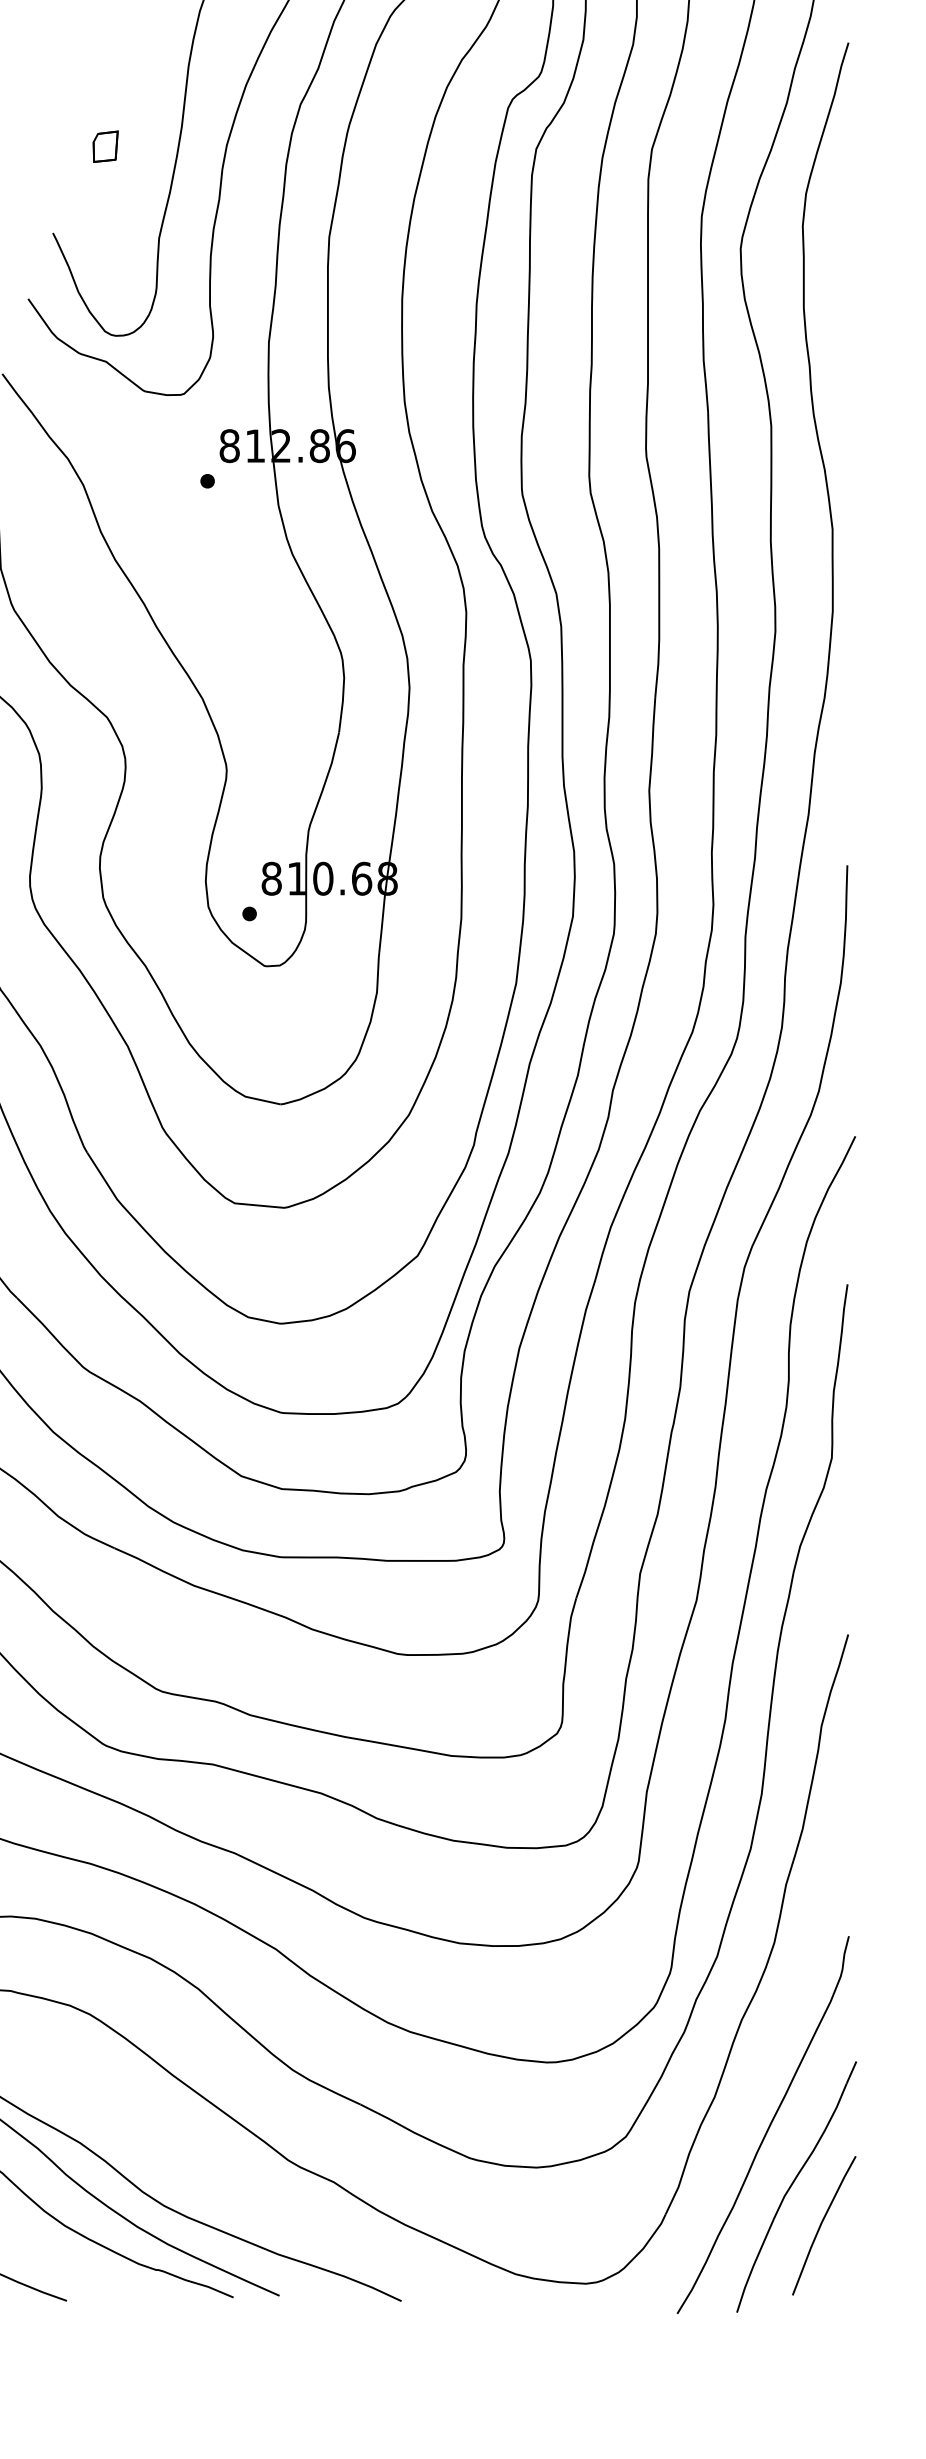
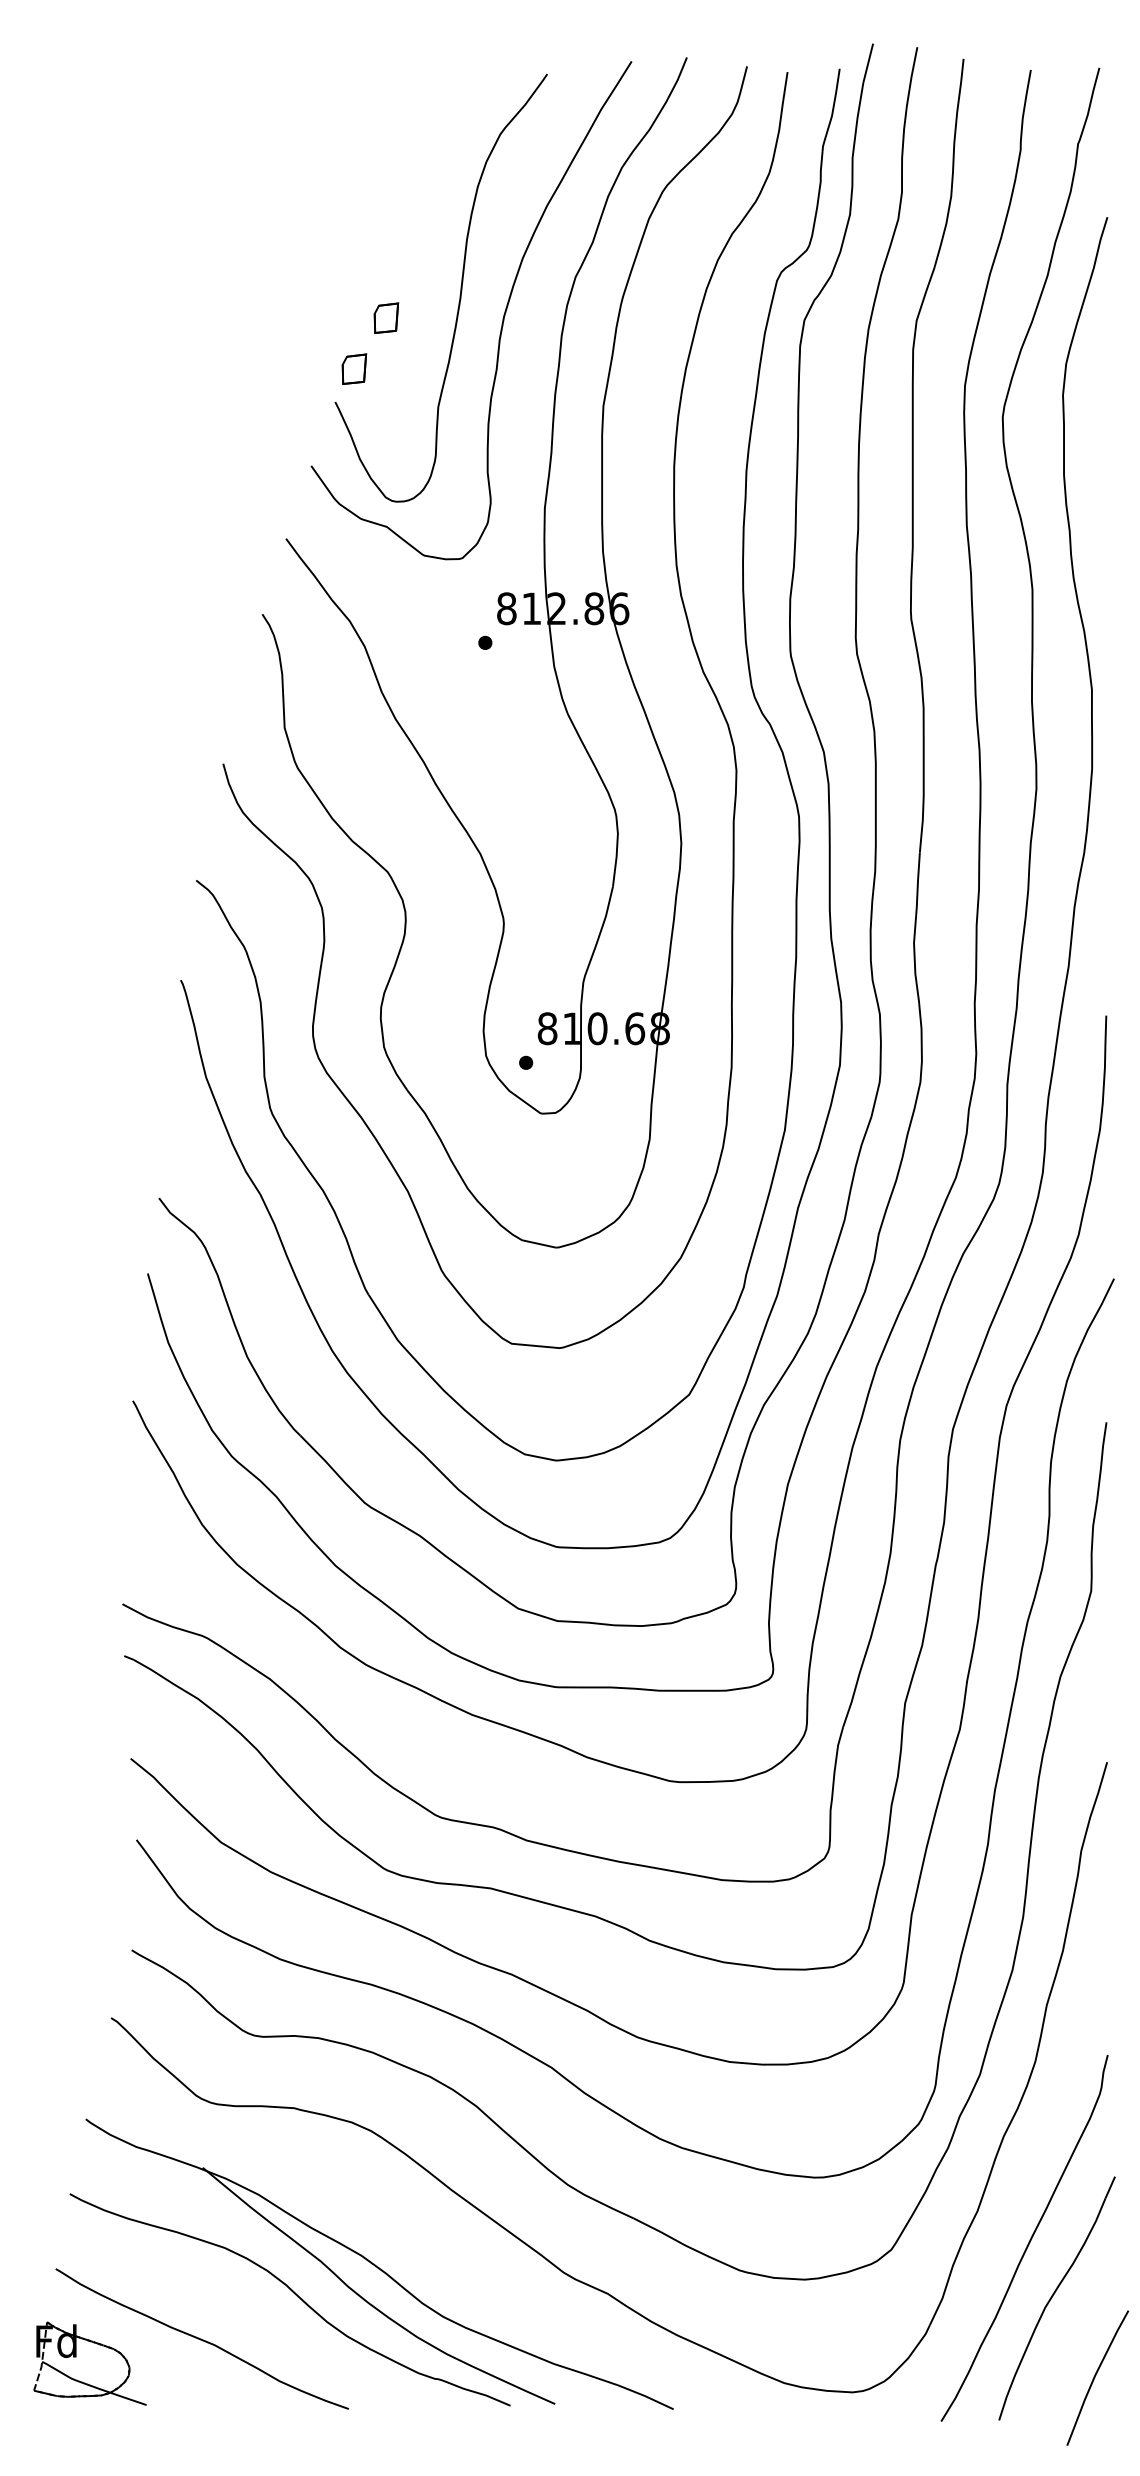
part: (72, 198) -> (354, 368), added
curve: (821, 2225) -> (1095, 2377), moved

